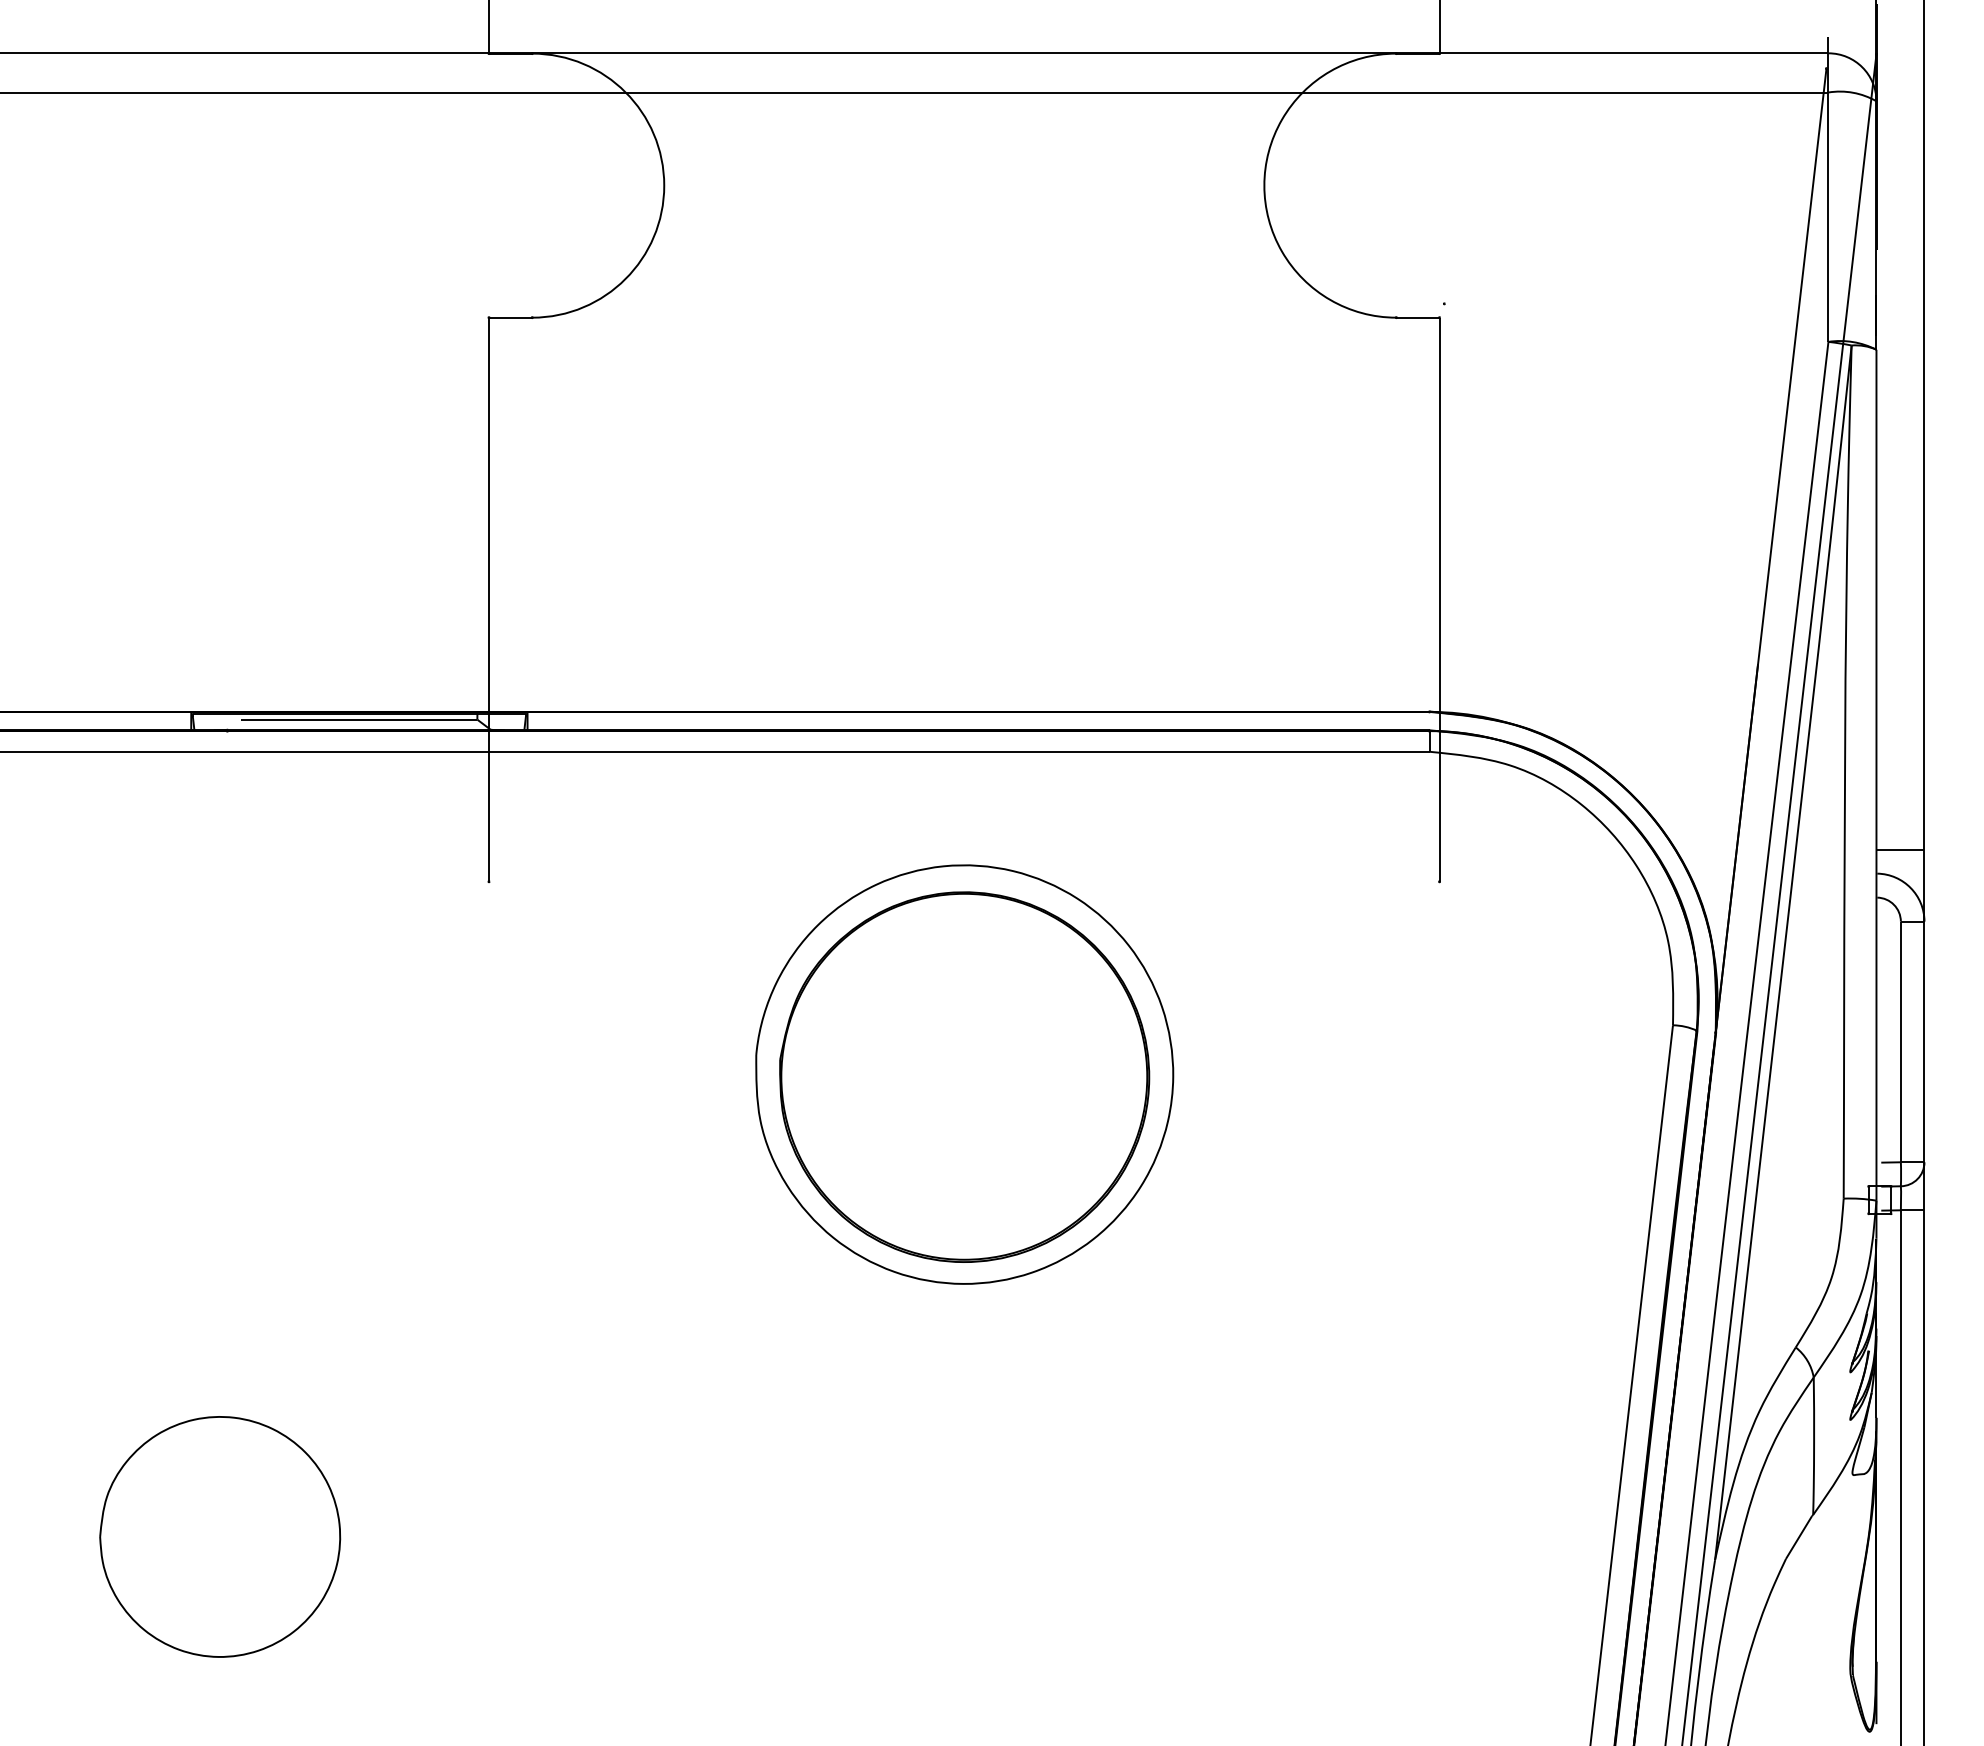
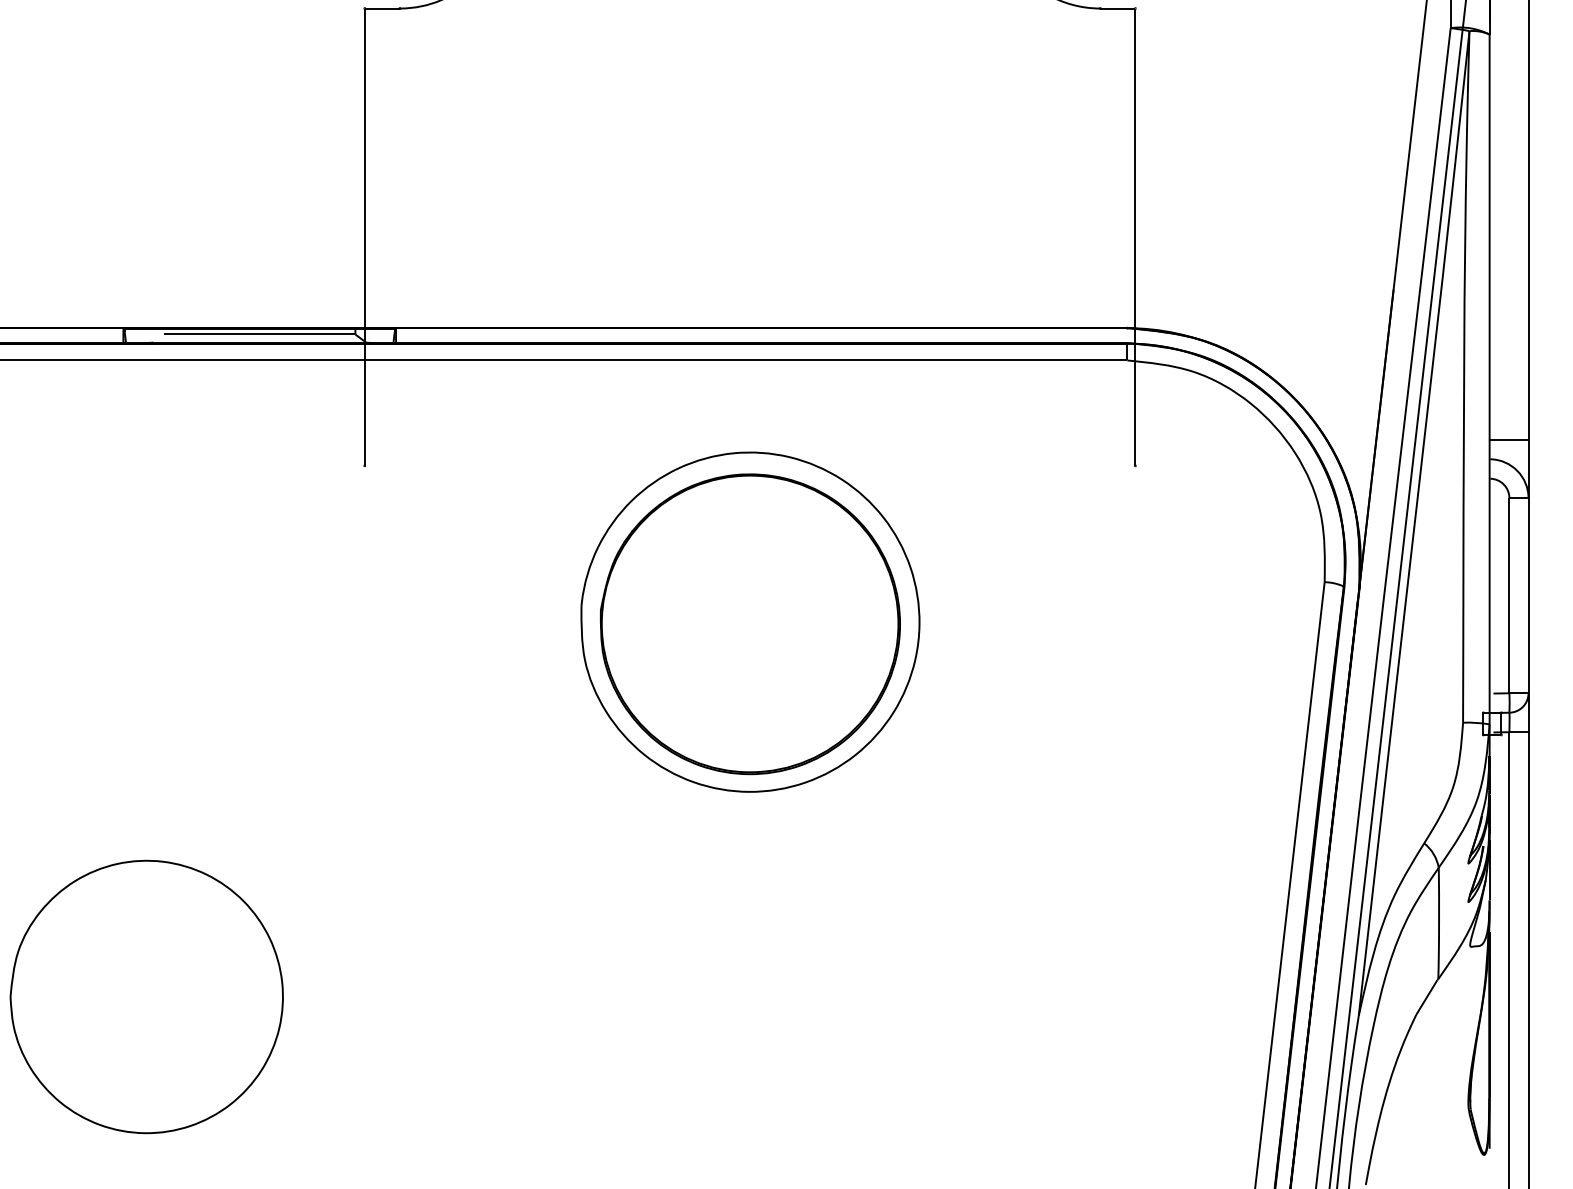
part: (220, 1536) -> (147, 996), size x1.4

